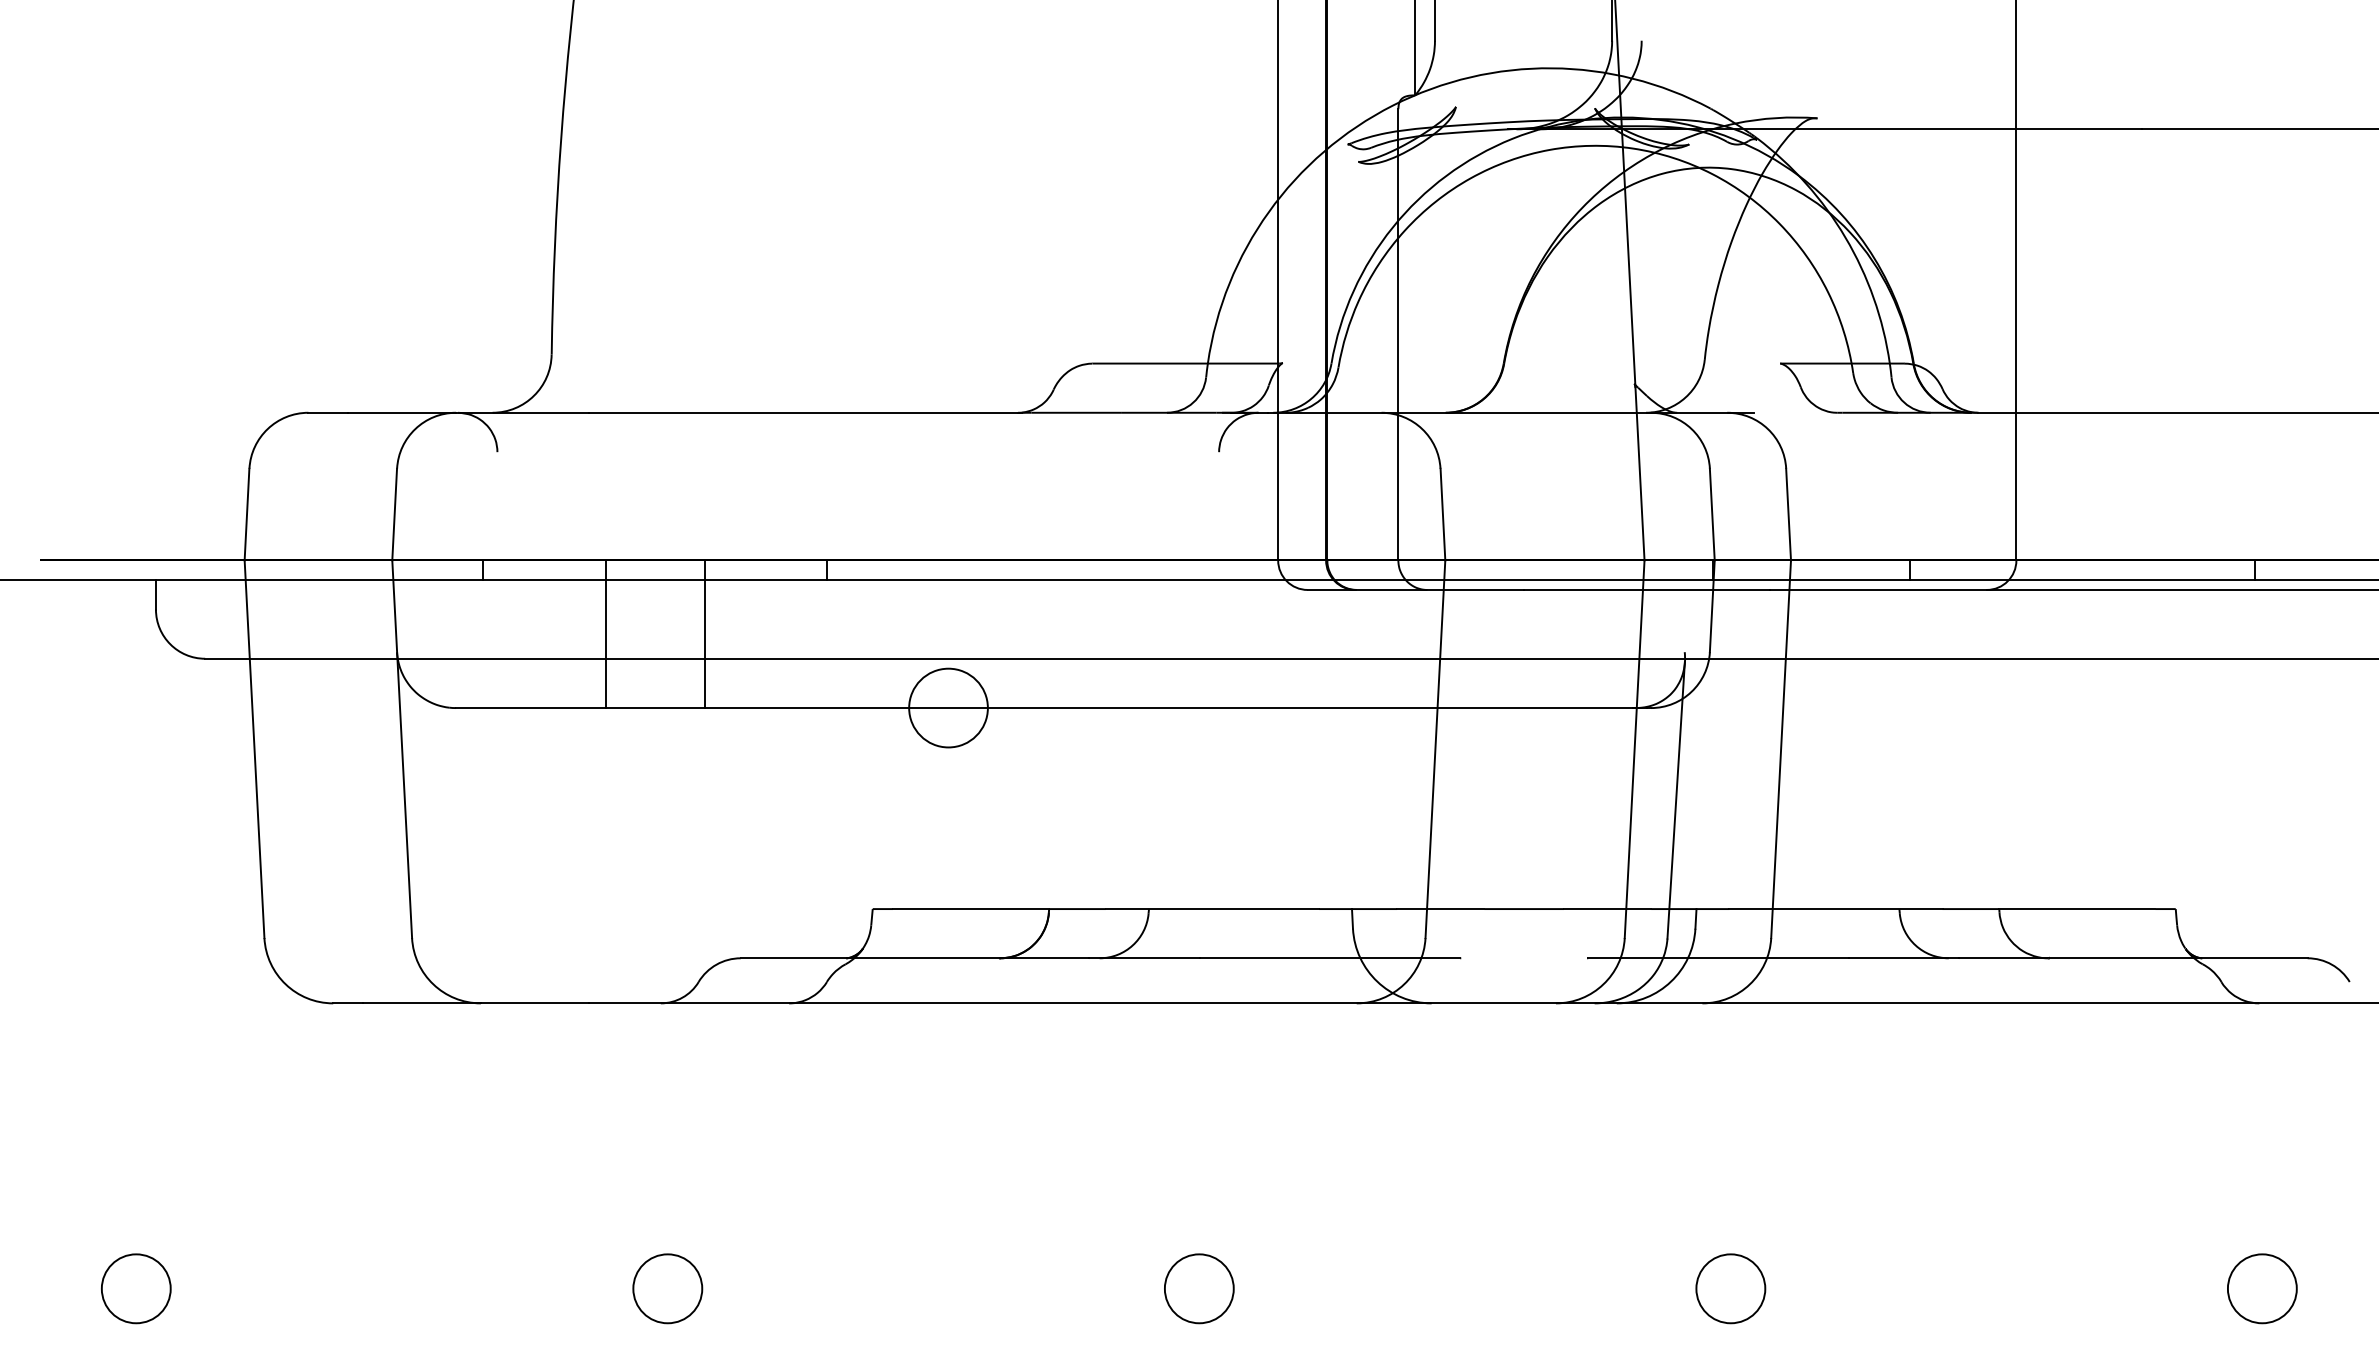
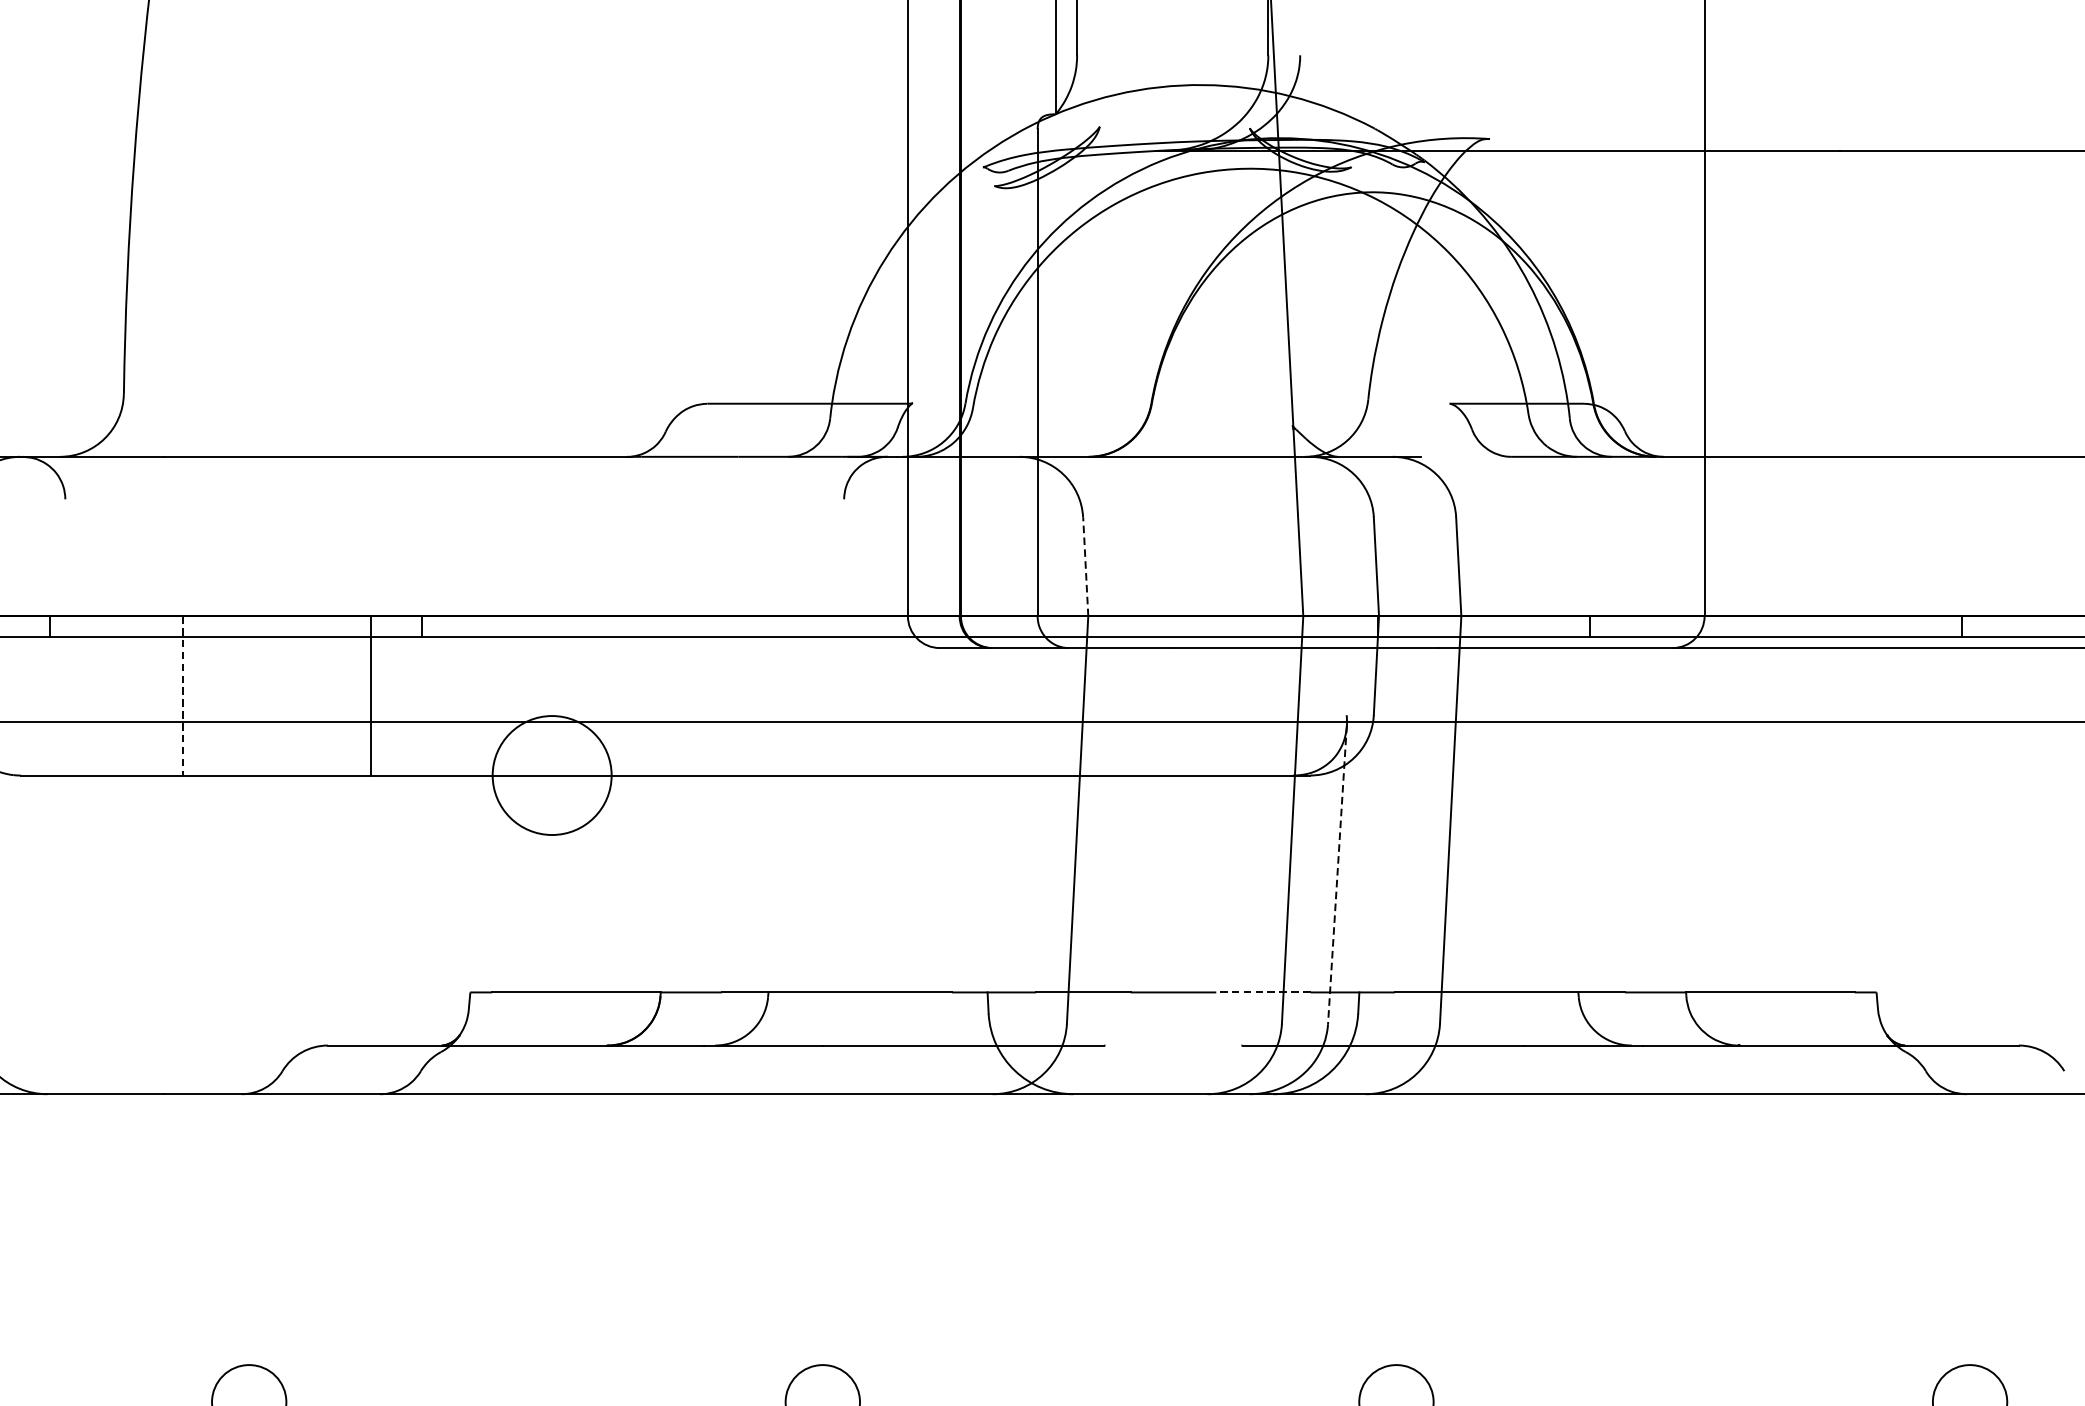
line: (1442, 514) -> (1085, 566), solid -> dashed
line: (606, 634) -> (183, 696), solid -> dashed
line: (704, 634) -> (370, 696), moved
circle: (948, 707) -> (552, 774), size x1.4
line: (1676, 800) -> (1337, 875), solid -> dashed
line: (1607, 909) -> (1263, 992), solid -> dashed

